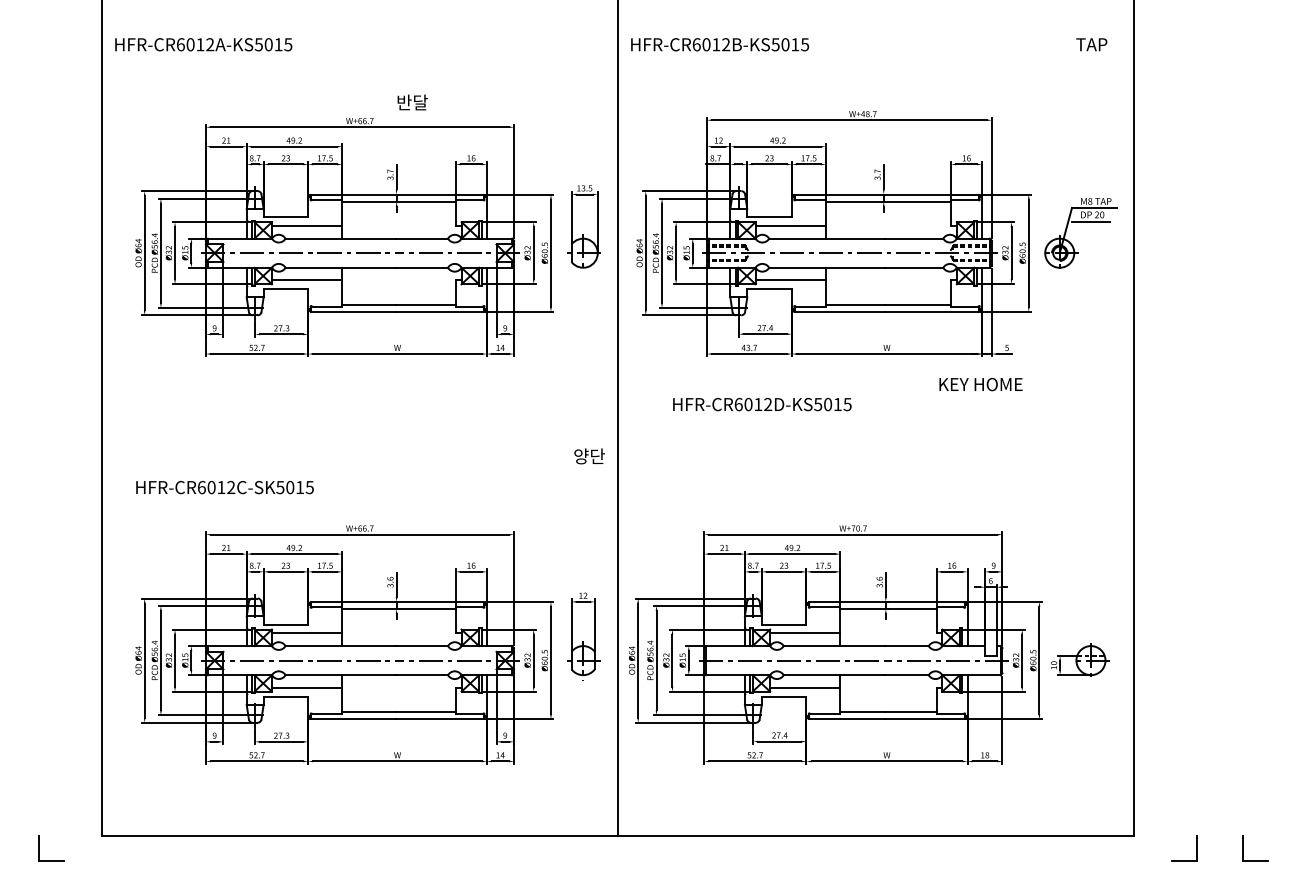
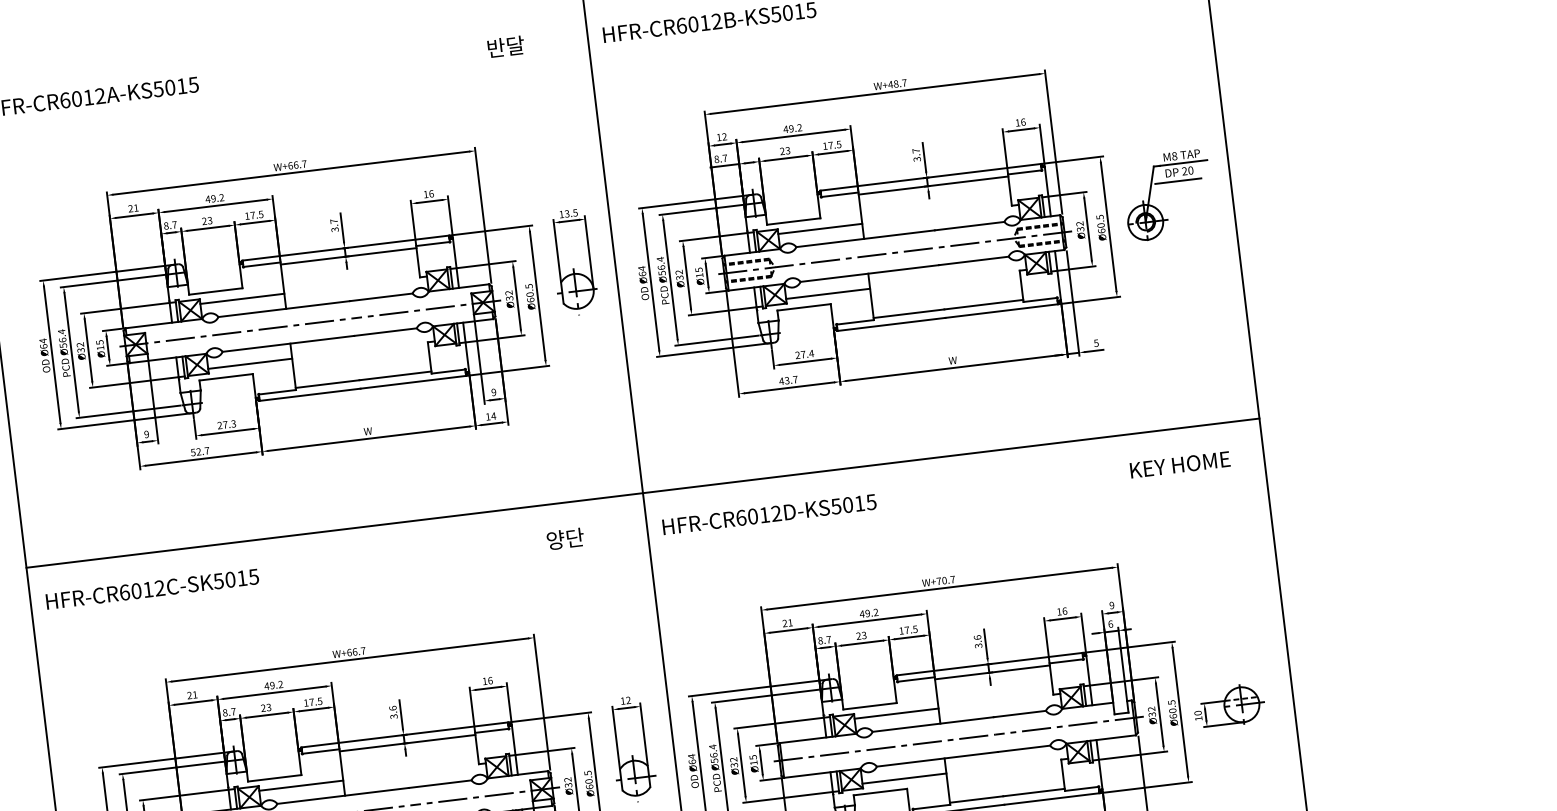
text: (412, 102) -> (505, 46), moved
text: (980, 384) -> (1179, 464), moved
text: (762, 404) -> (769, 514), moved
line: (618, 426) -> (643, 493), added
text: (589, 456) -> (565, 539), moved
text: (224, 487) -> (151, 589), moved

